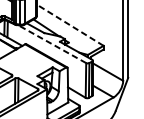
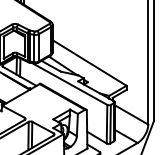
line: (70, 24) -> (89, 62), dashed -> solid
line: (52, 43) -> (69, 83), dashed -> solid

